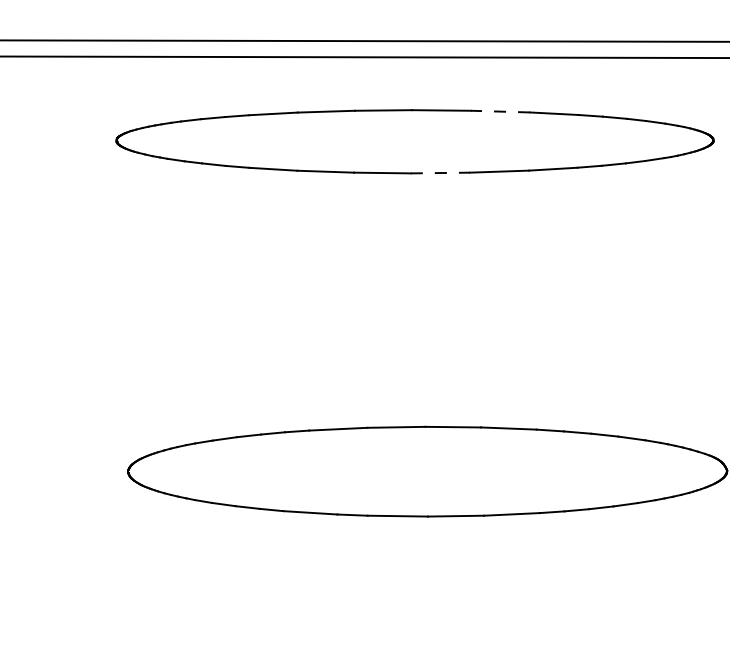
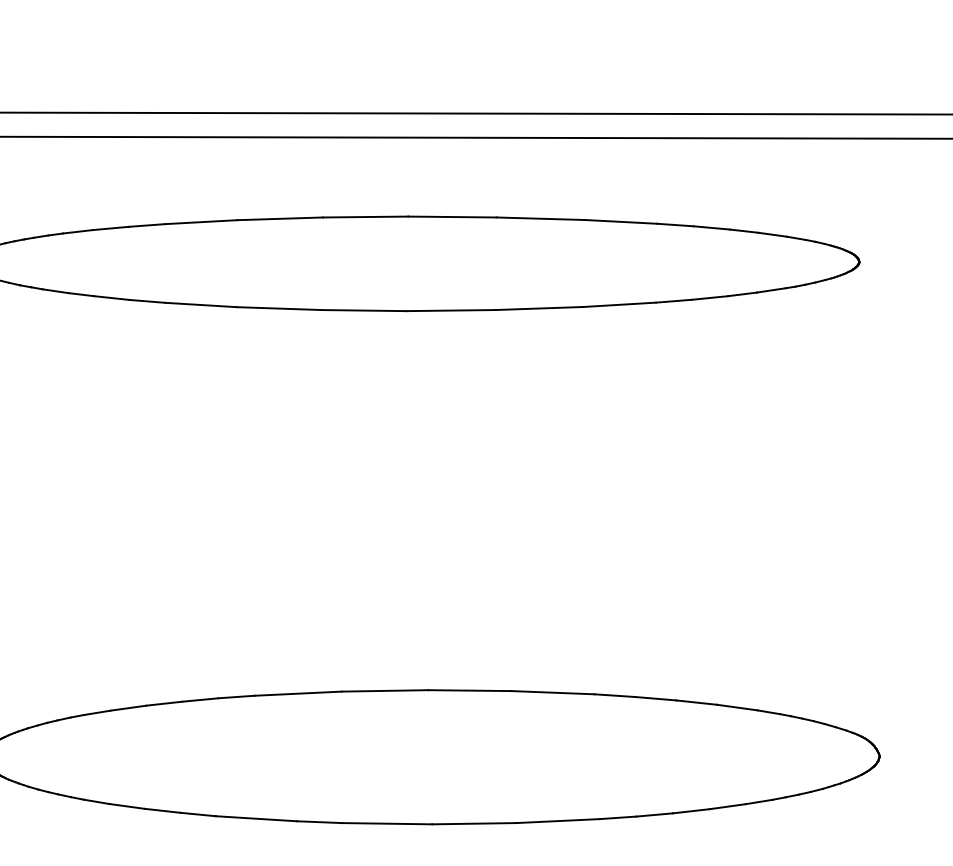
line: (500, 111) -> (540, 218), dashed -> solid
line: (440, 173) -> (450, 311), dashed -> solid

